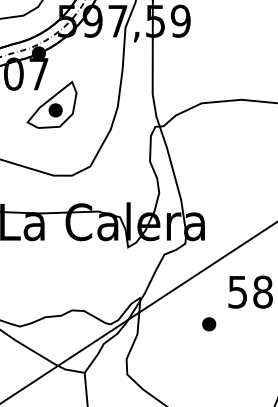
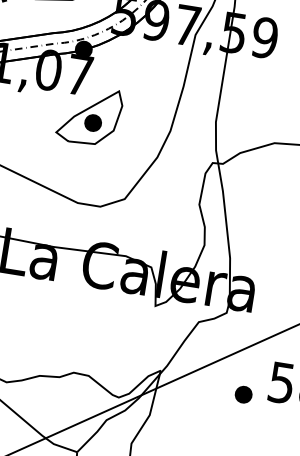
part: (209, 324) -> (244, 395), moved

